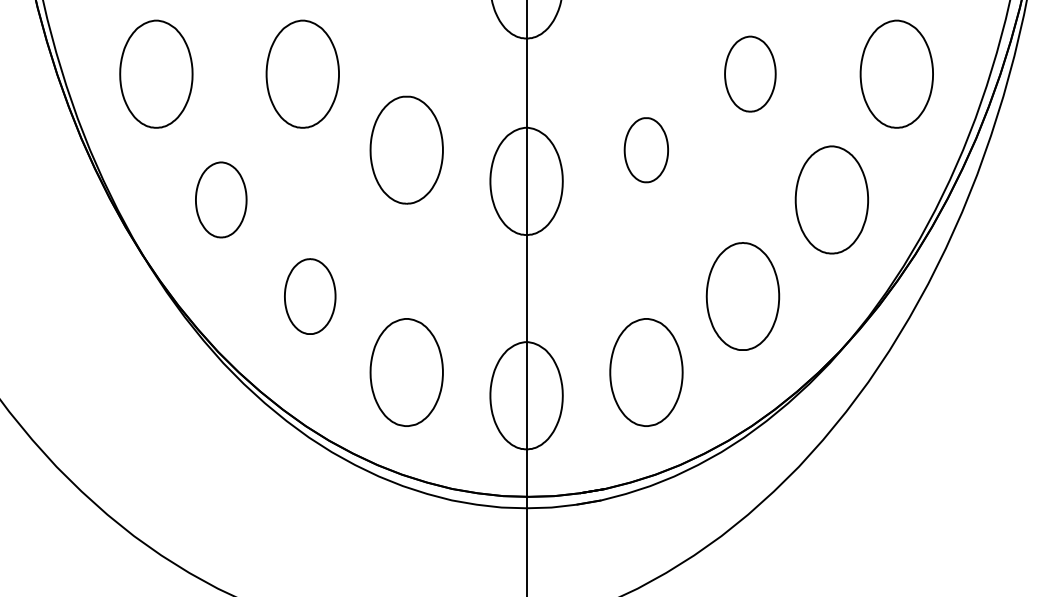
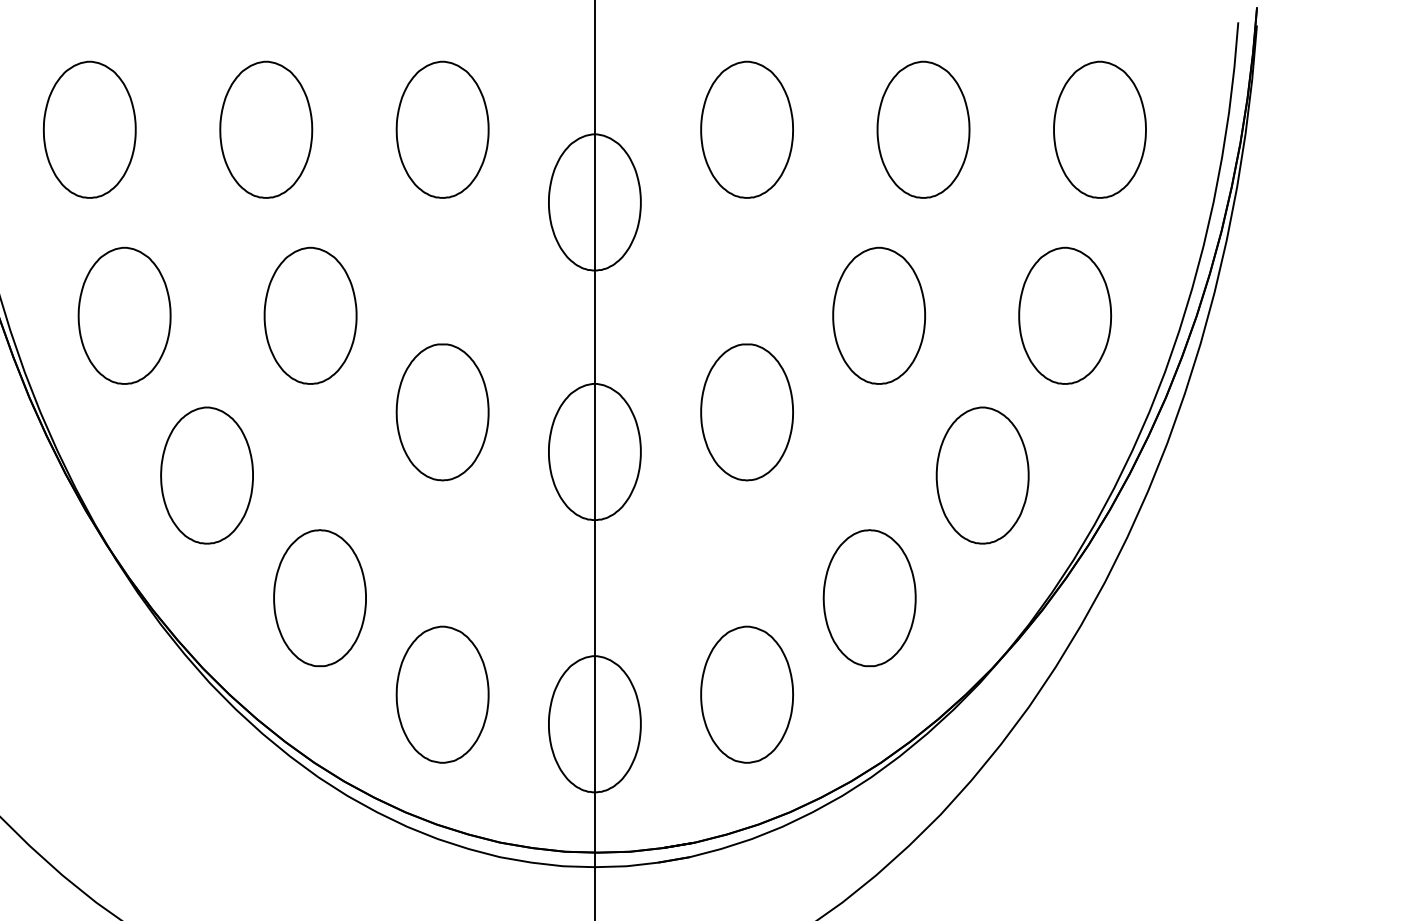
part: (749, 73) -> (878, 315), size x1.43
part: (645, 150) -> (746, 412), size x1.67
part: (220, 199) -> (206, 475), size x1.43
part: (309, 296) -> (319, 598), size x1.43

